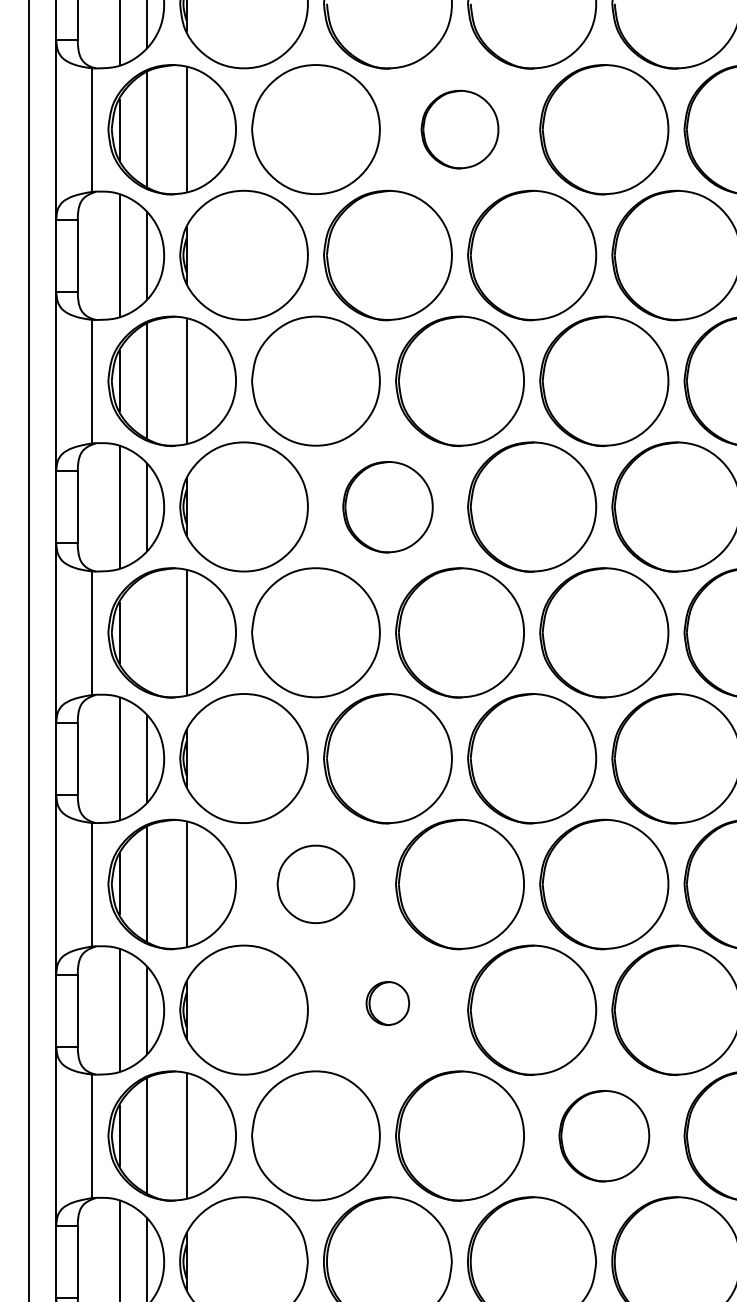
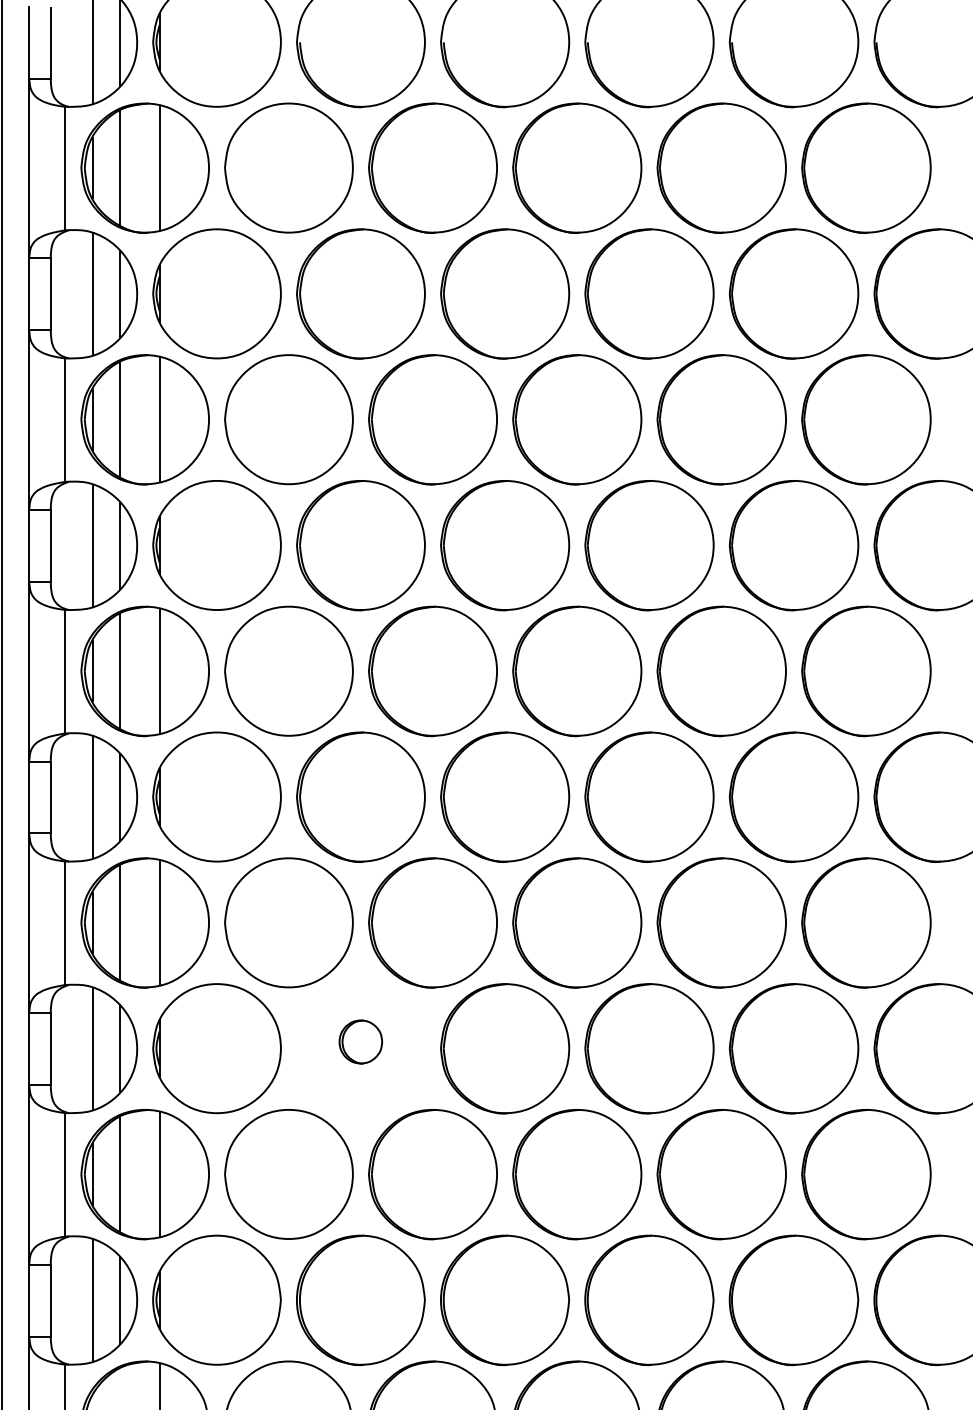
part: (459, 129) -> (432, 167), size x1.67
part: (387, 507) -> (360, 545), size x1.43
line: (146, 633) -> (119, 671), added
part: (315, 884) -> (288, 922), size x1.67
part: (604, 1136) -> (577, 1174), size x1.43

